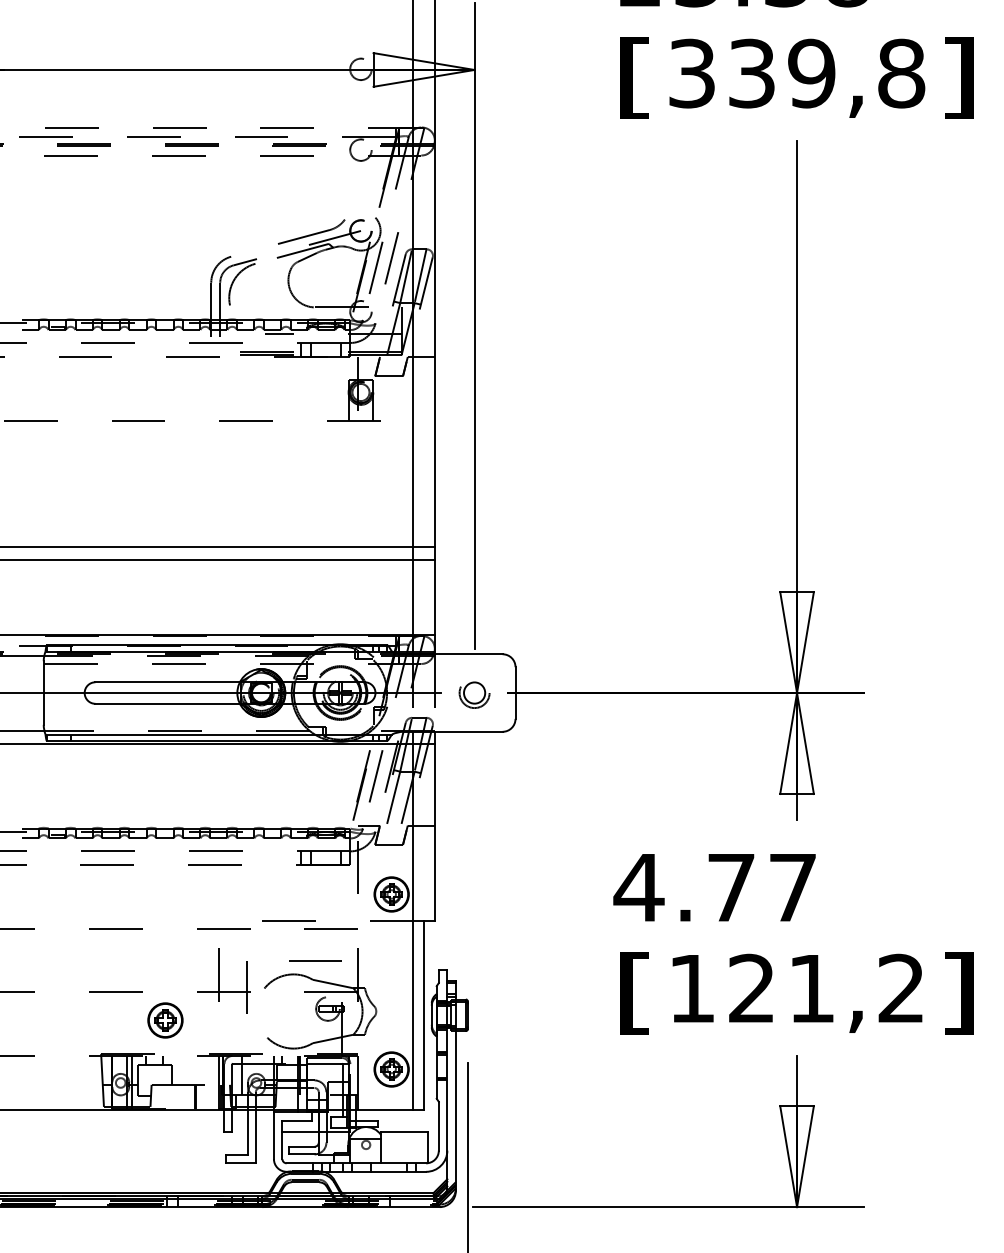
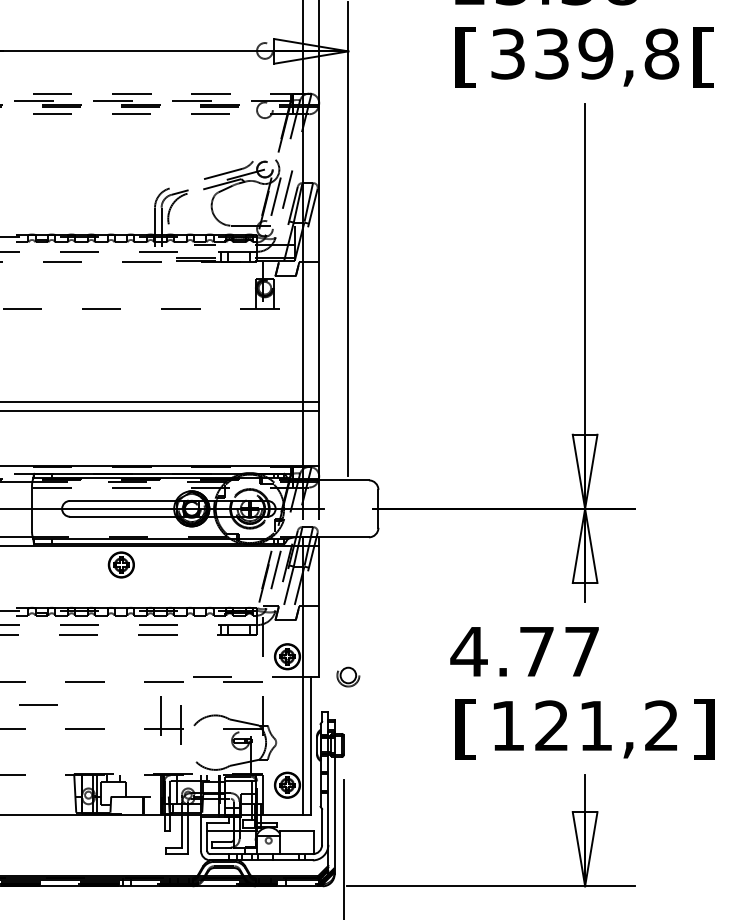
text: (958, 77) -> (703, 56), ] -> [
part: (474, 694) -> (348, 676), moved
line: (315, 960) -> (38, 705), moved
part: (165, 1020) -> (121, 564), moved

